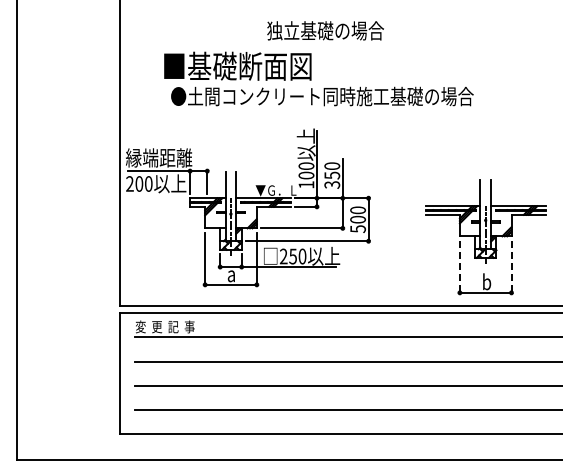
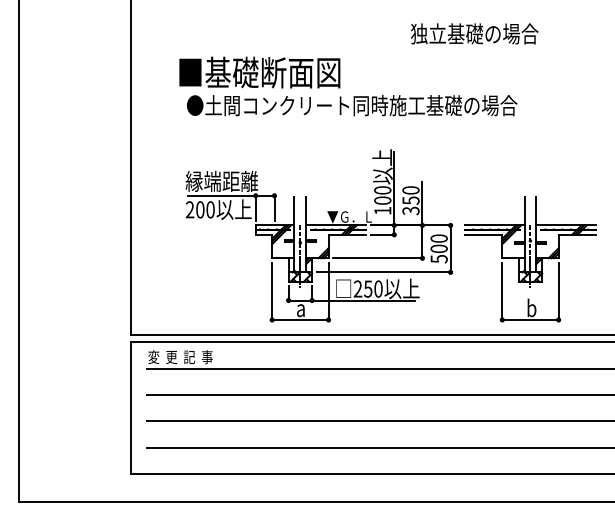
text: (325, 30) -> (474, 33), moved
part: (248, 207) -> (319, 235), moved
line: (459, 267) -> (501, 292), dashed -> solid
line: (511, 267) -> (558, 292), dashed -> solid

